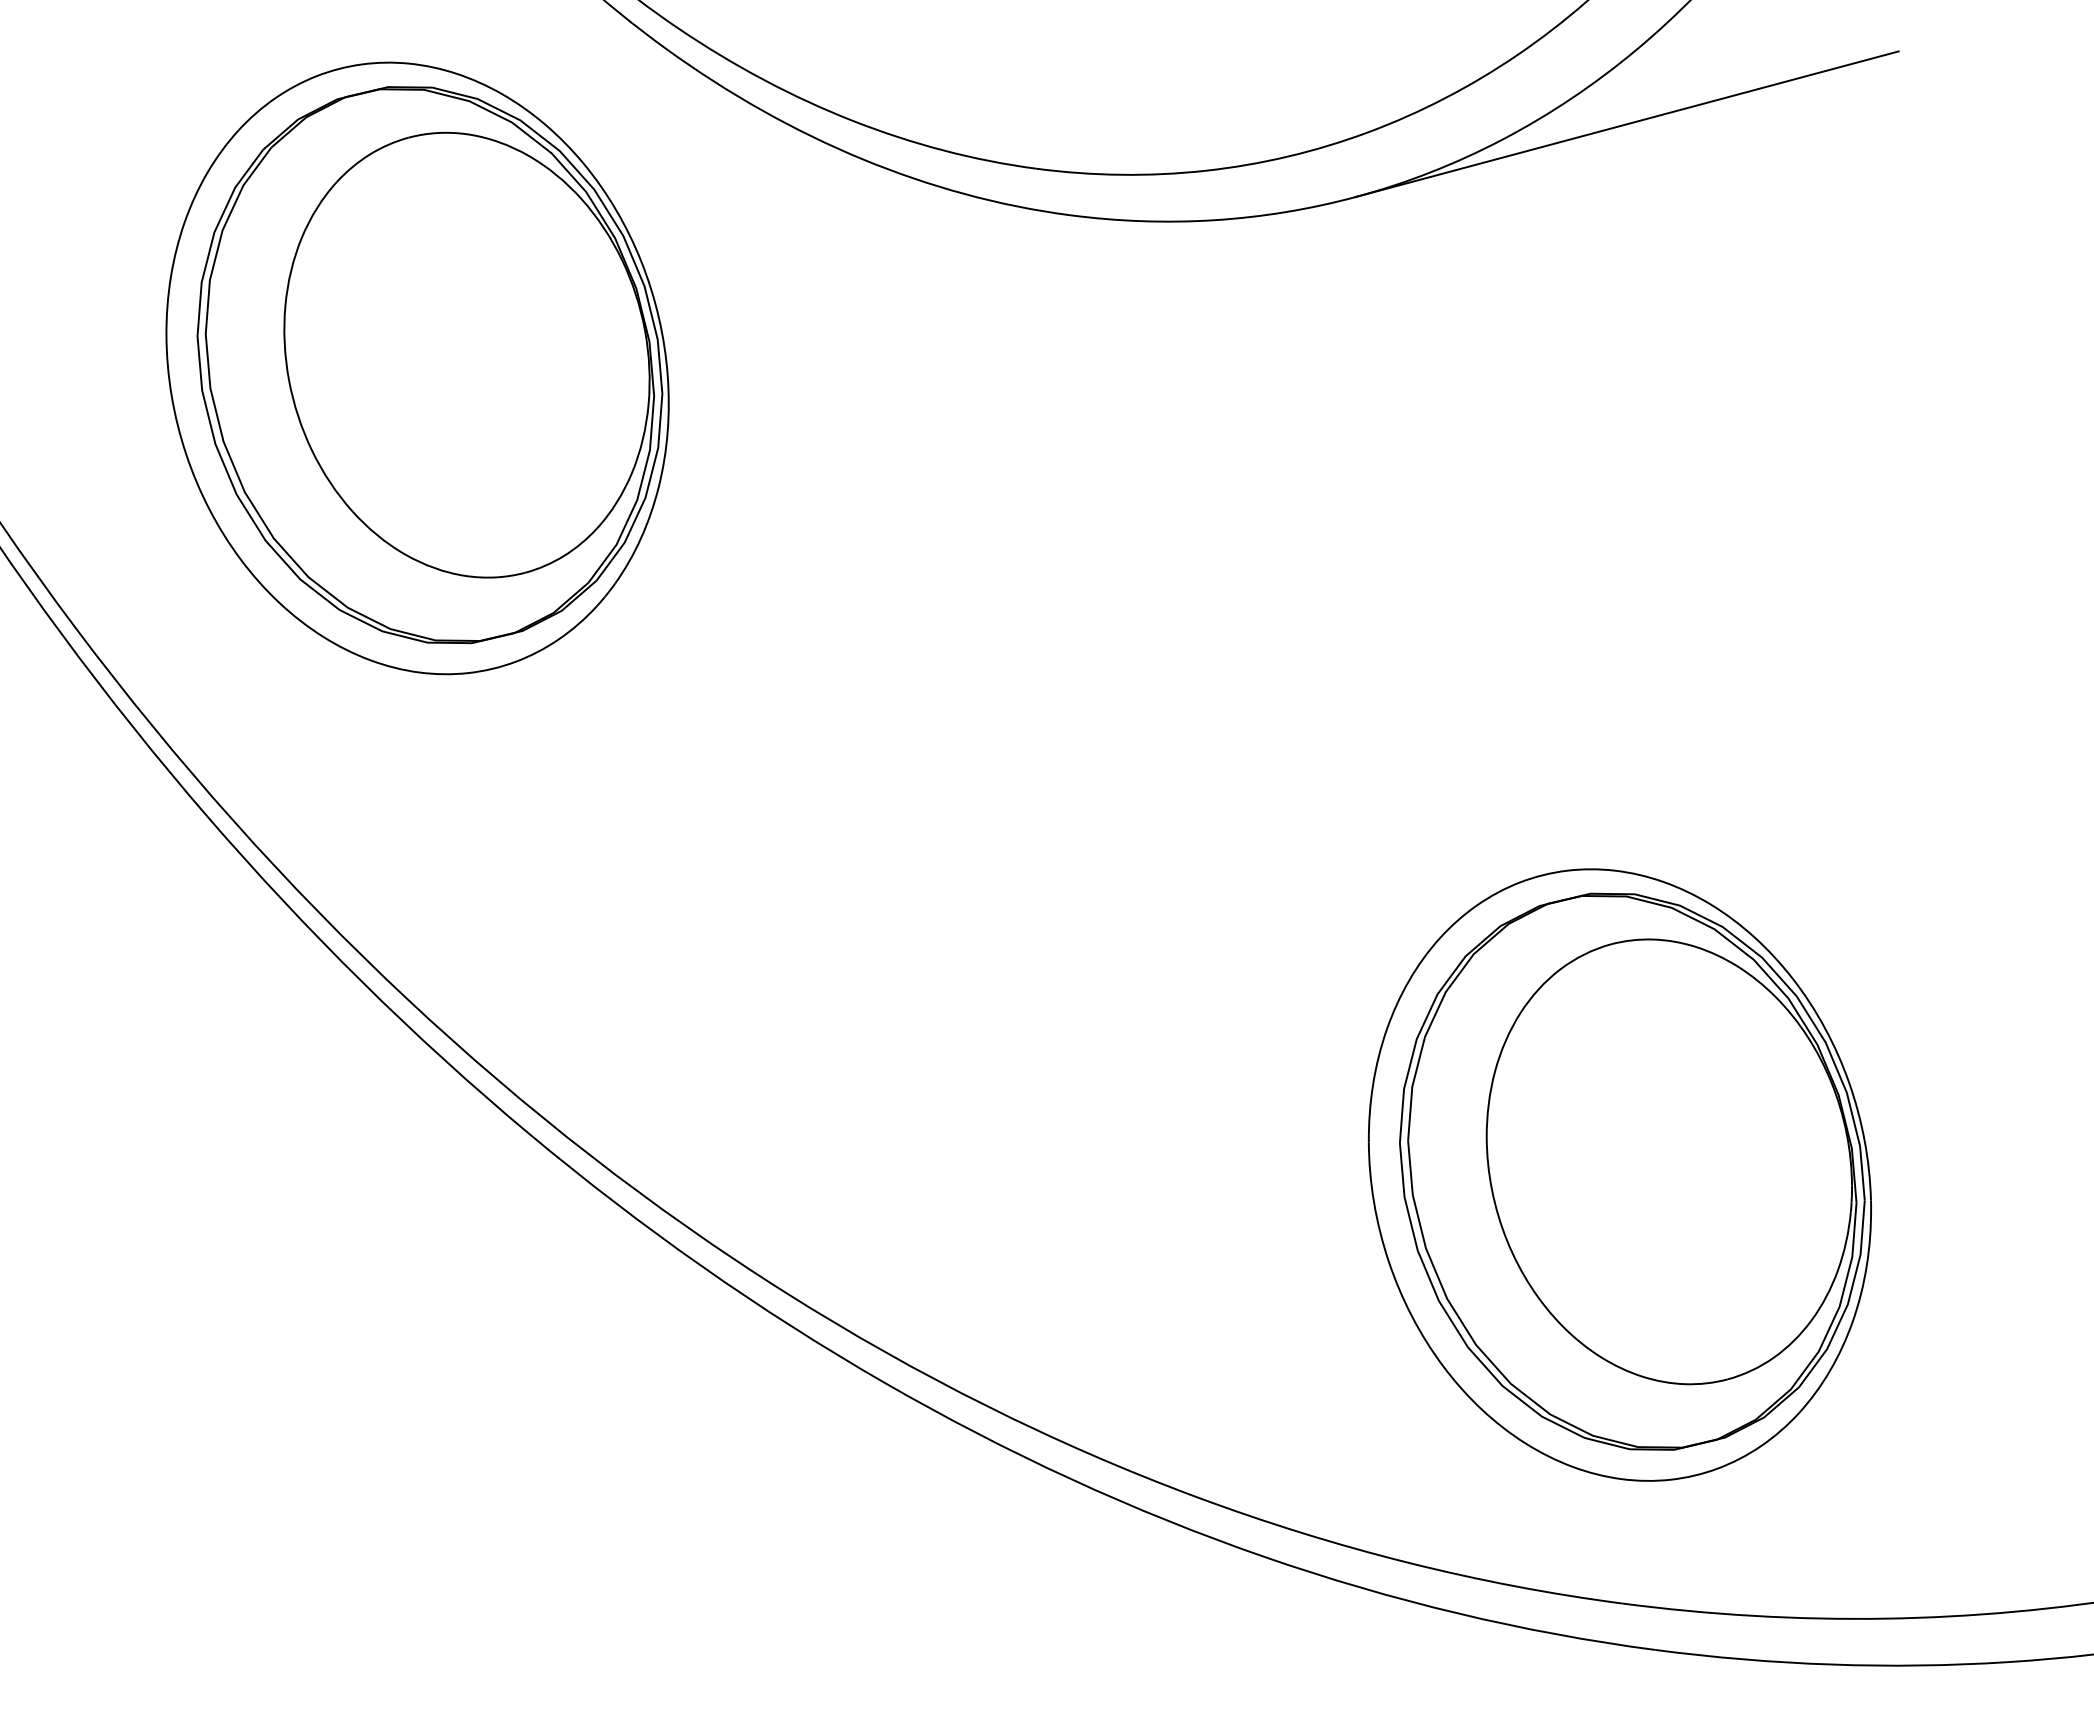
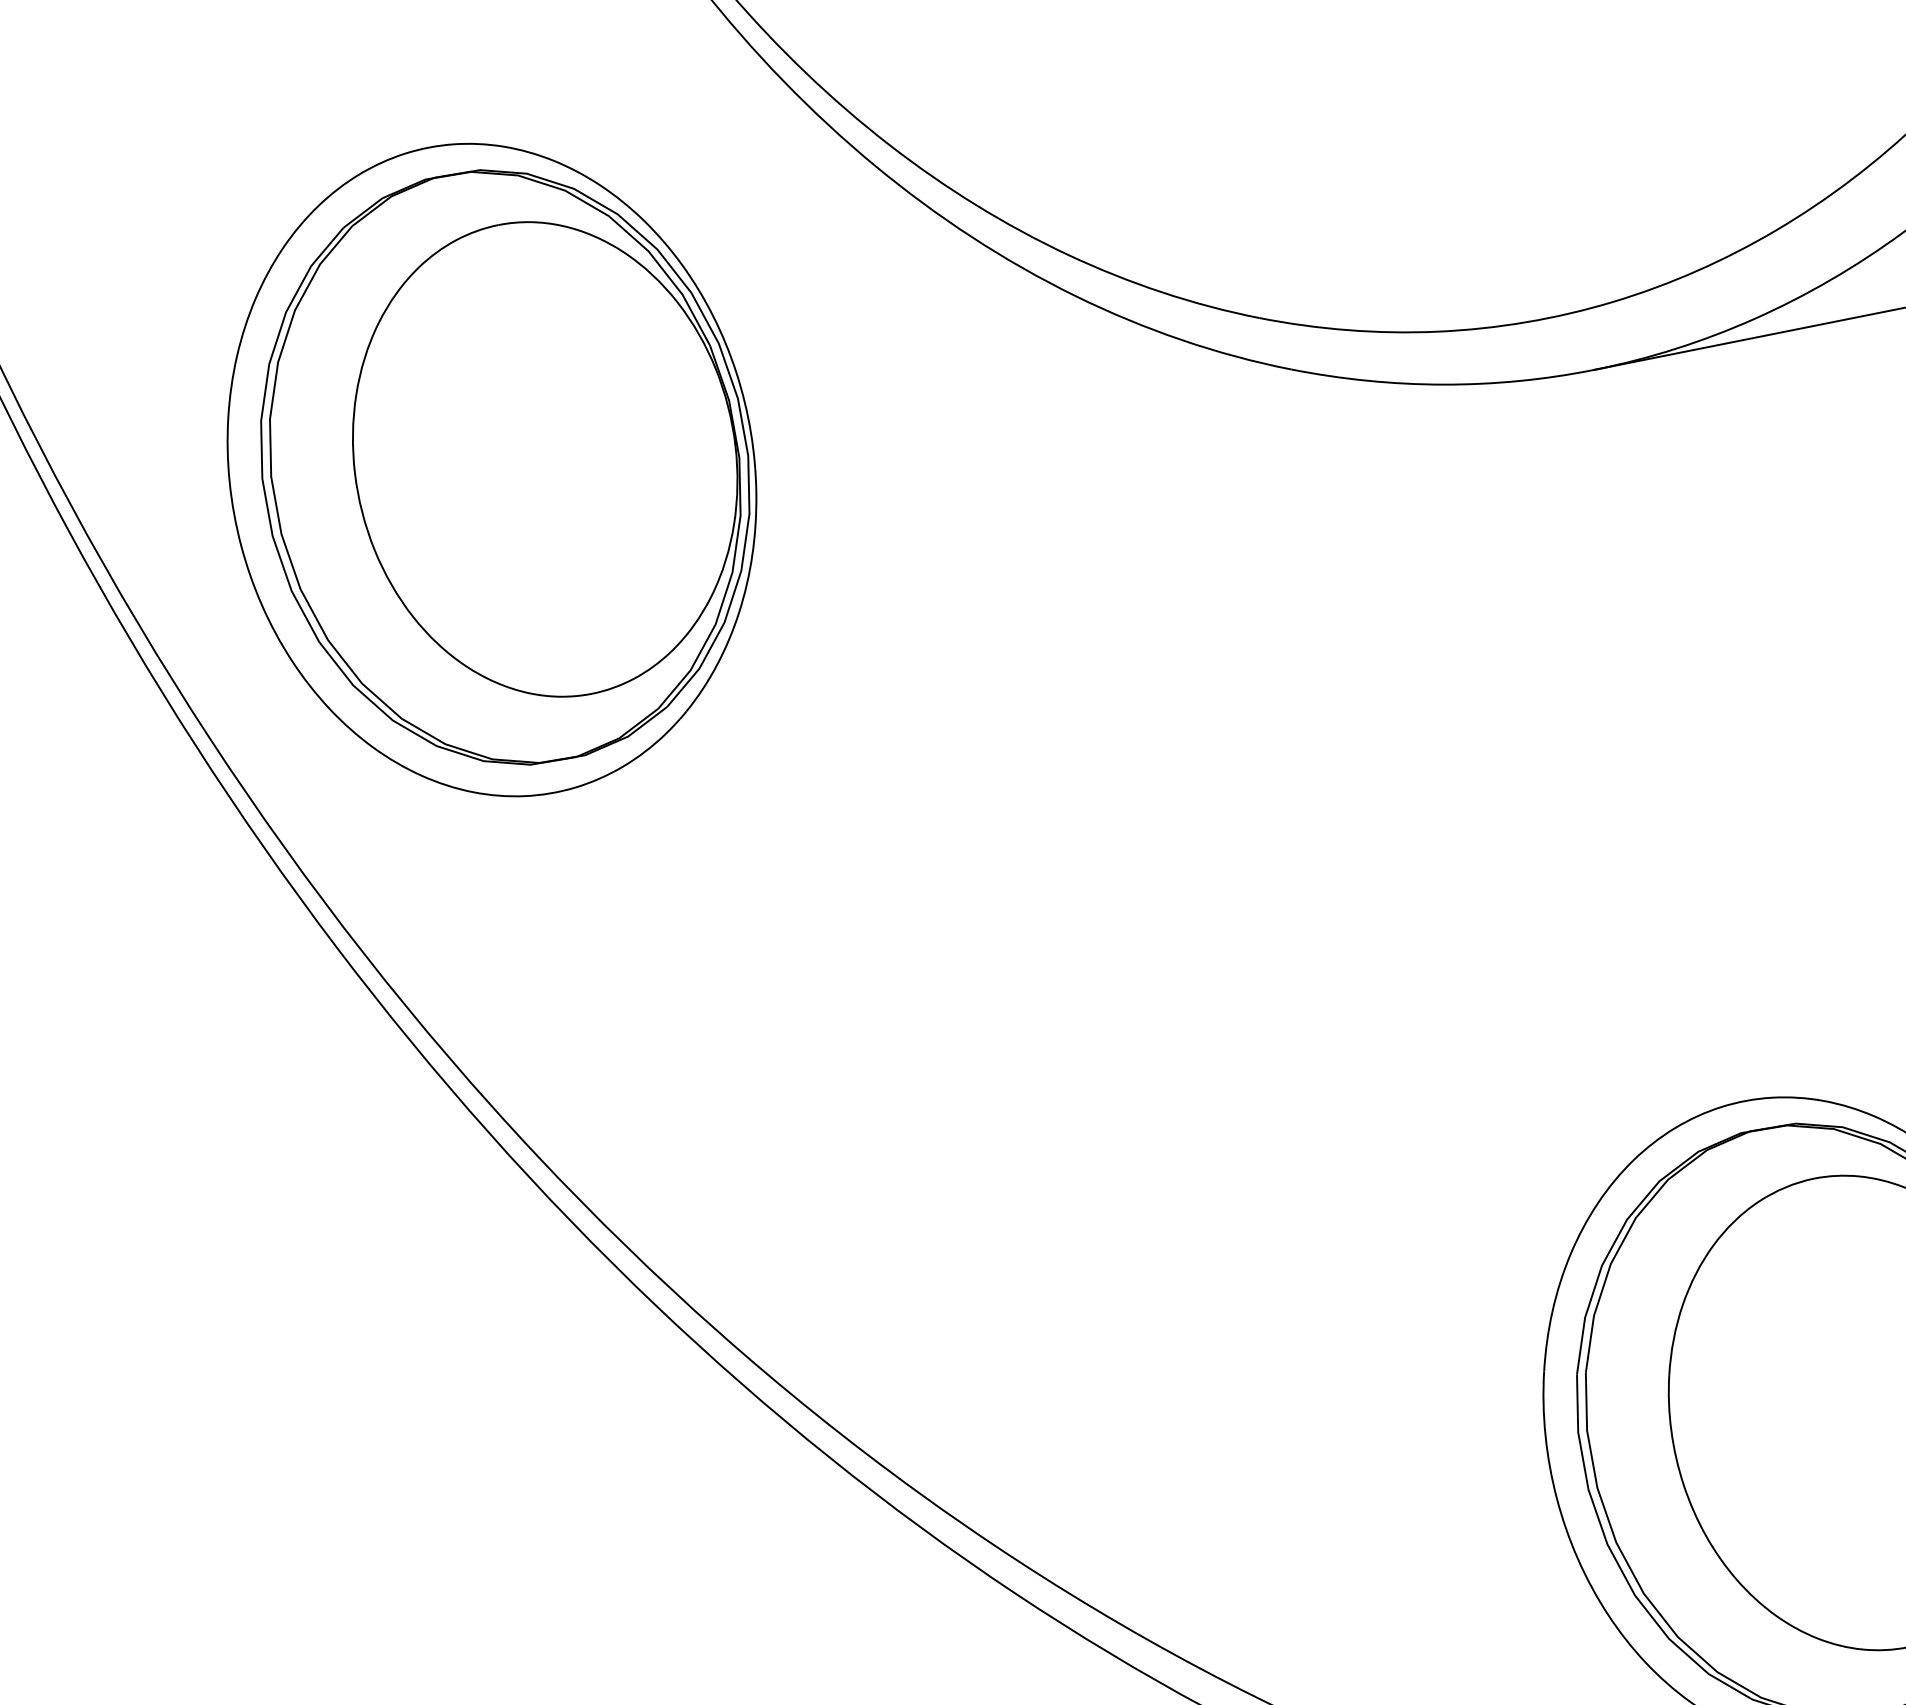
part: (417, 368) -> (491, 470), moved

